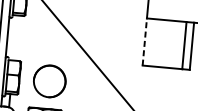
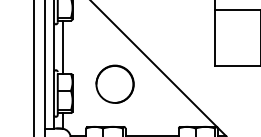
line: (15, 37) -> (63, 46), added
line: (144, 42) -> (214, 38), dashed -> solid
circle: (49, 80) -> (114, 83), moved

